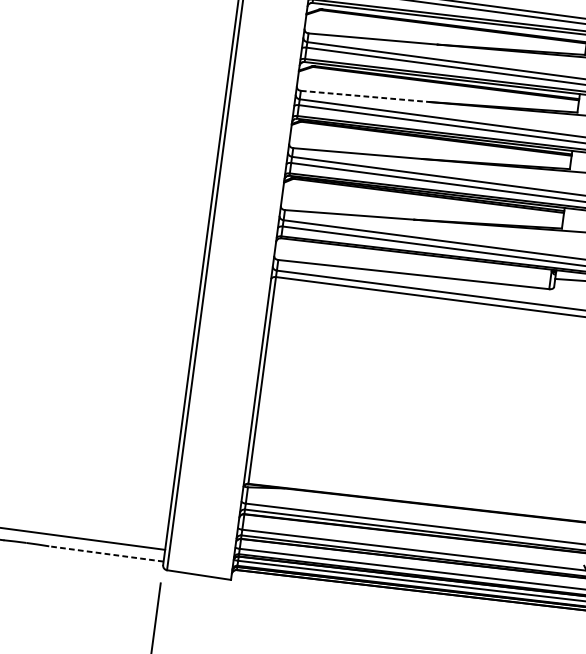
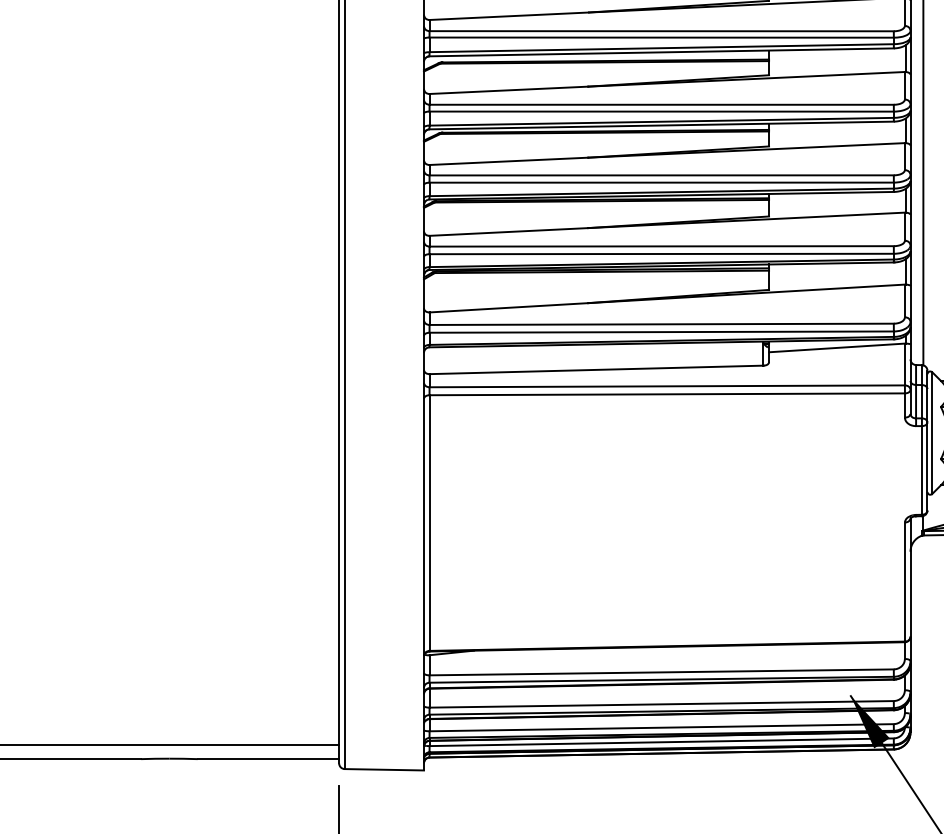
line: (365, 96) -> (509, 161), dashed -> solid
line: (106, 554) -> (268, 759), dashed -> solid

